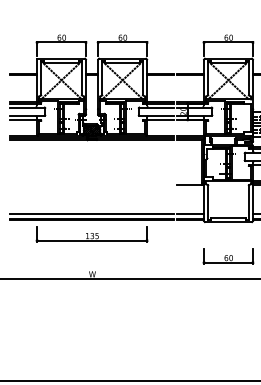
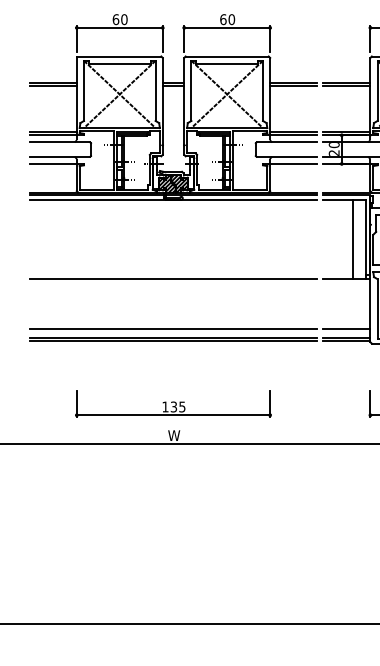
line: (193, 162) -> (351, 238), added
line: (91, 185) -> (172, 279), added
part: (91, 234) -> (172, 404), moved

